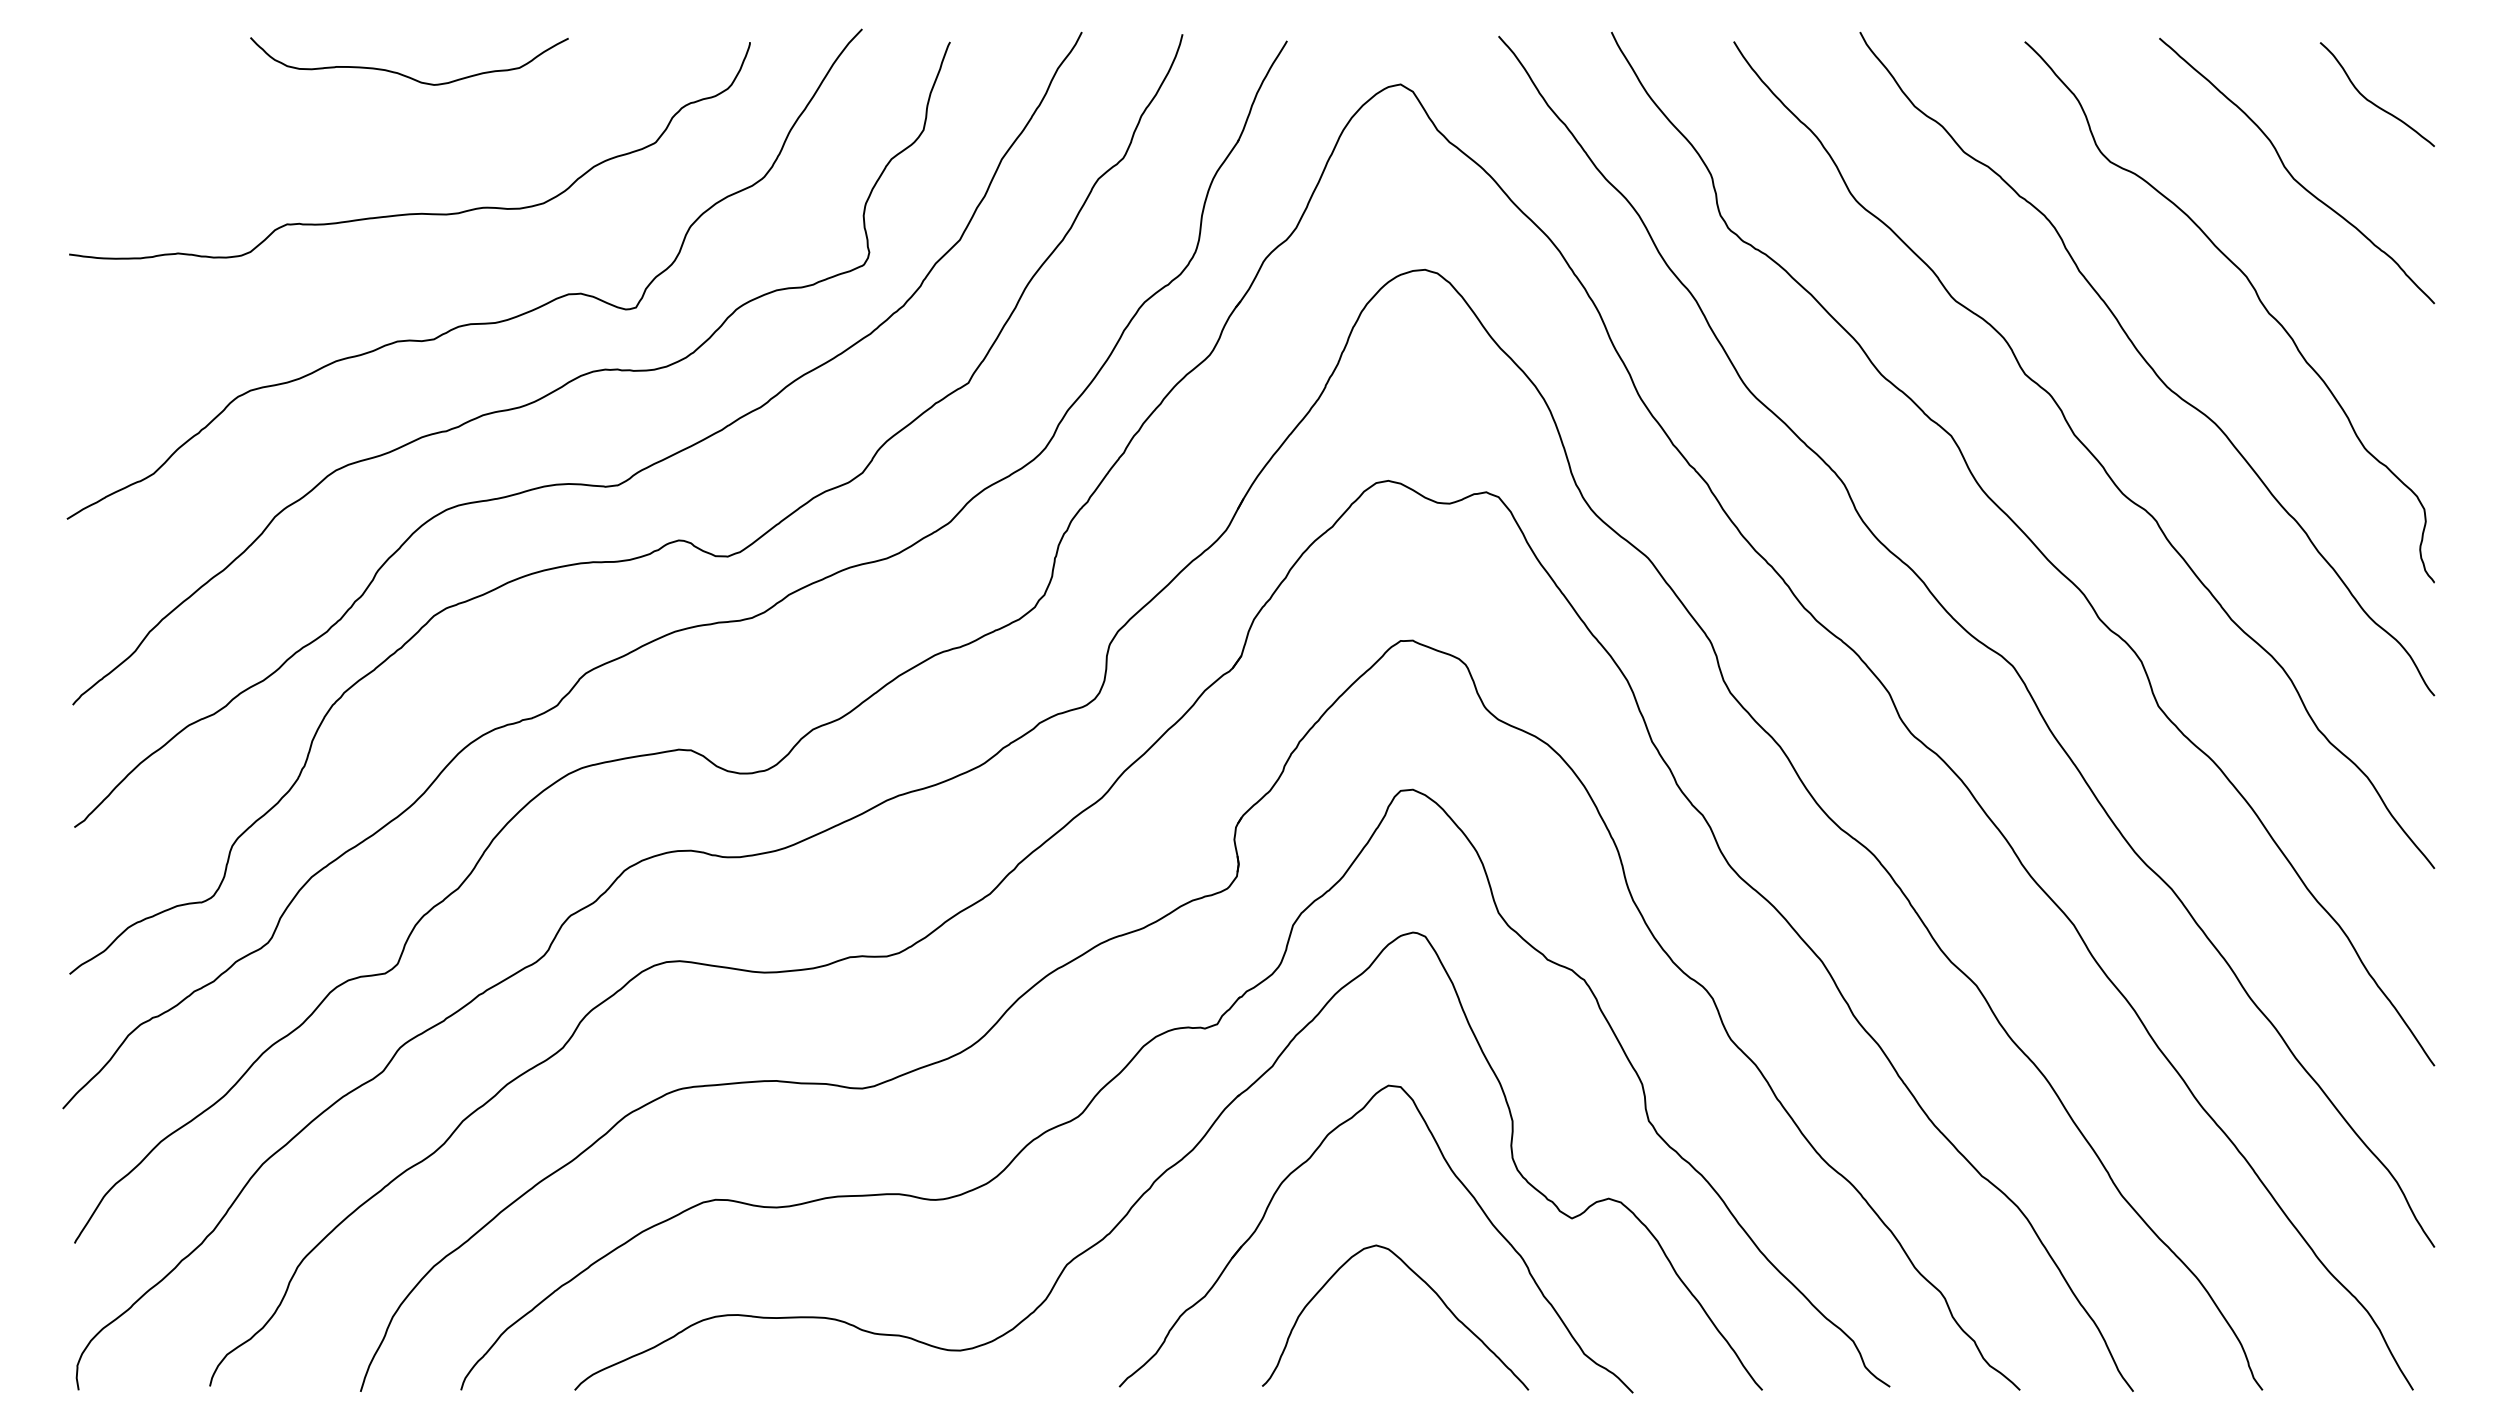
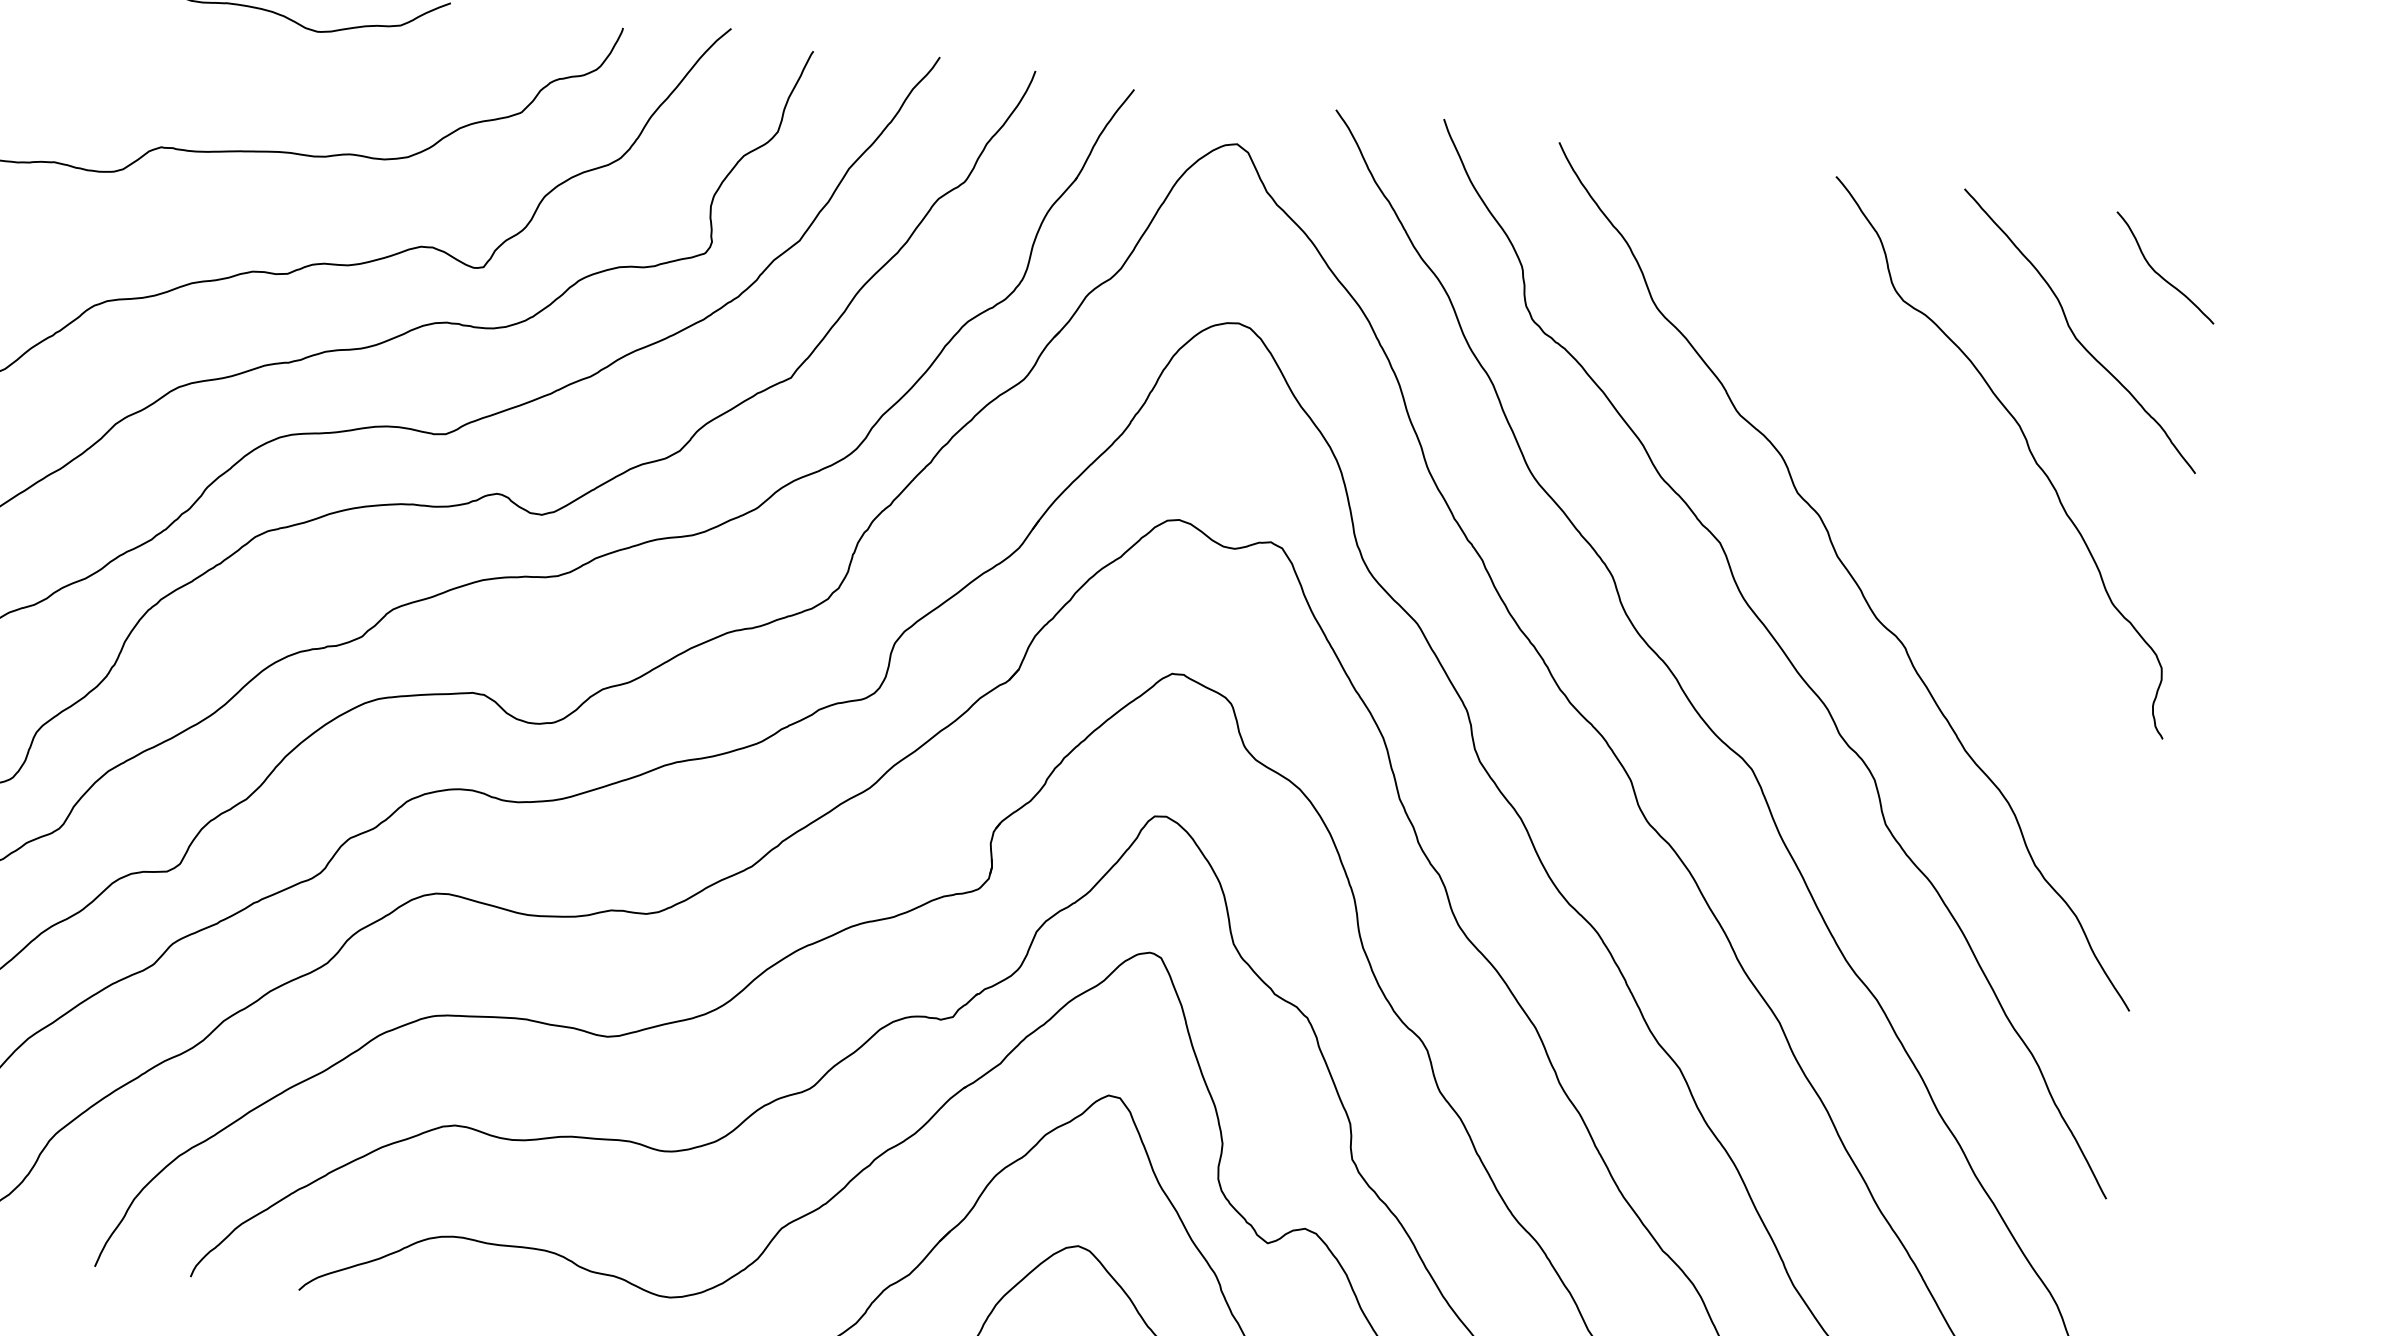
curve: (2147, 363) -> (1915, 497), removed

